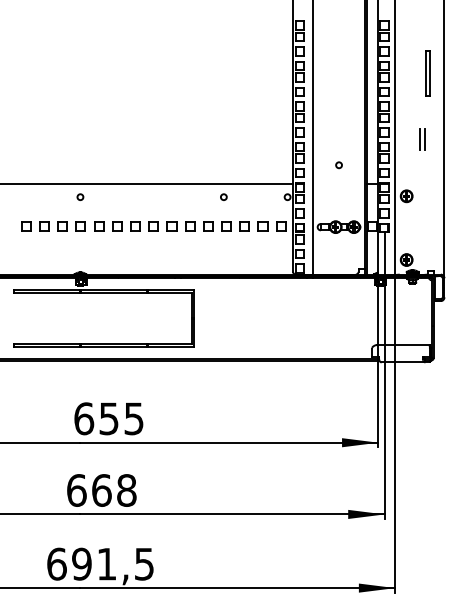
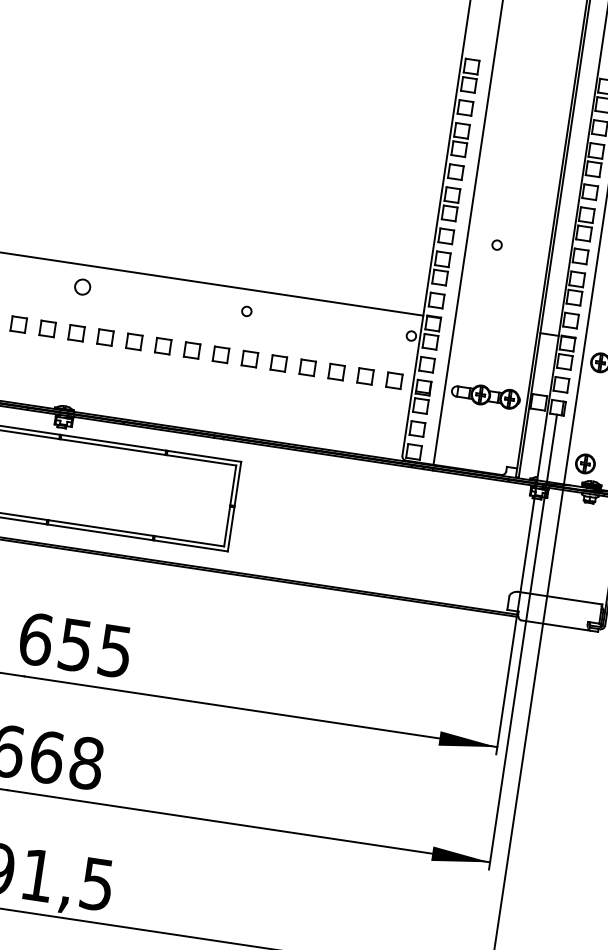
circle: (338, 165) -> (496, 245), moved
circle: (80, 196) -> (83, 285), size x1.6
circle: (223, 196) -> (246, 310), moved

